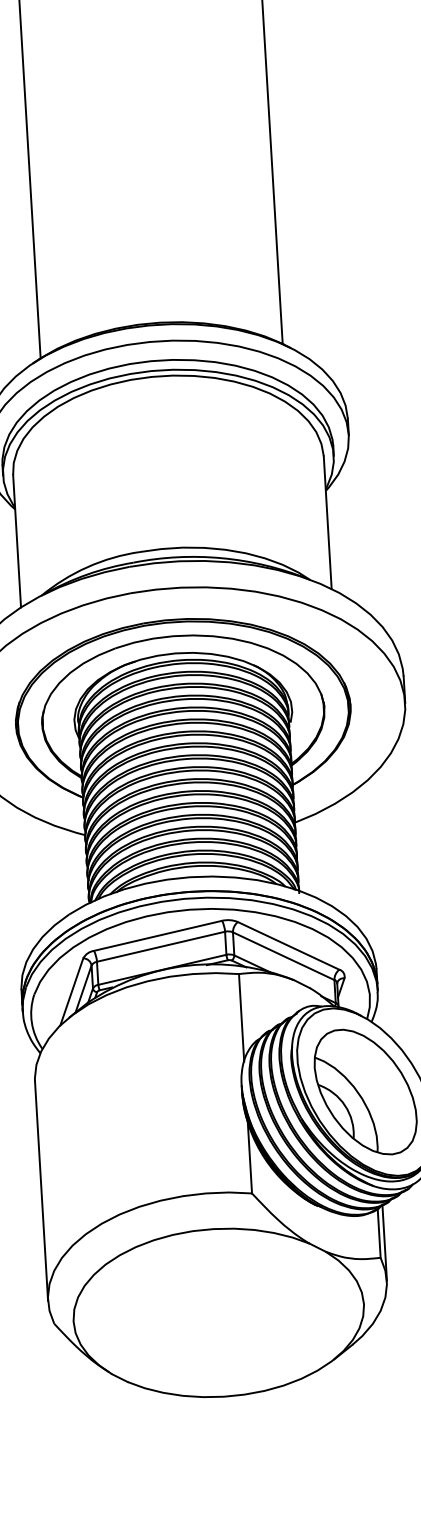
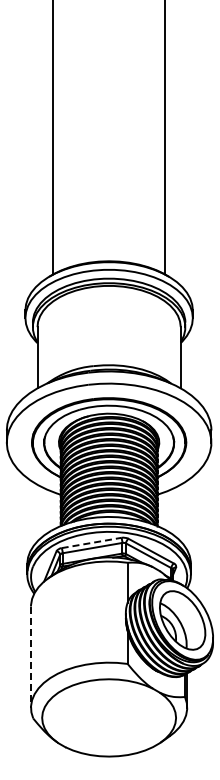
line: (157, 934) -> (91, 542), solid -> dashed
line: (42, 1191) -> (31, 657), solid -> dashed

